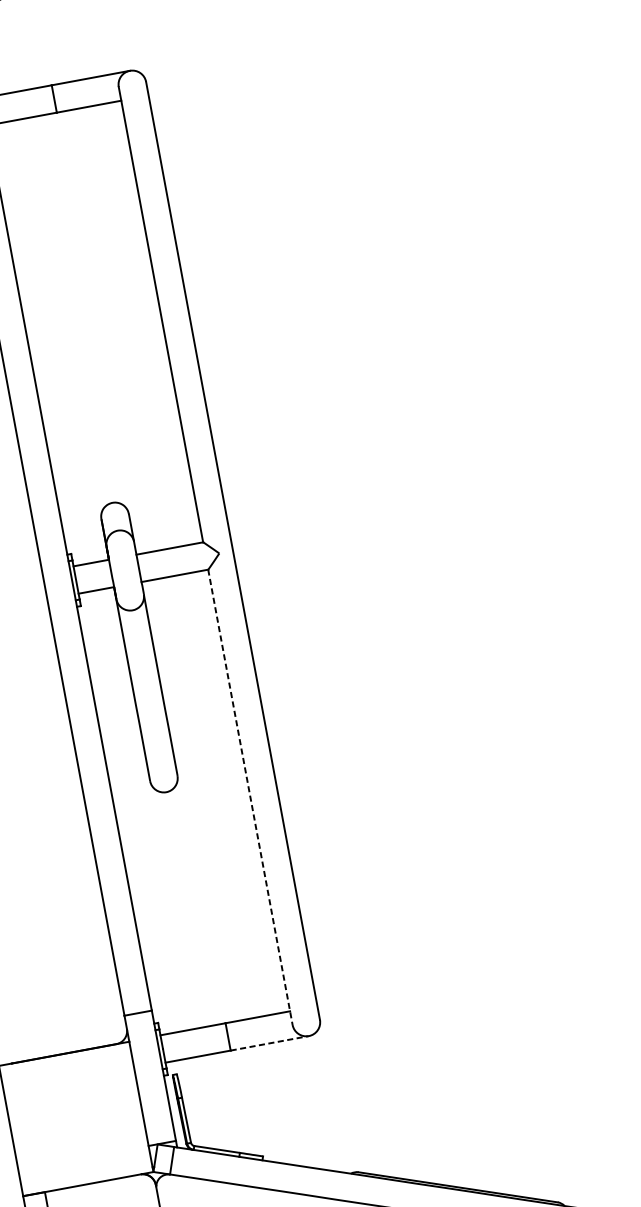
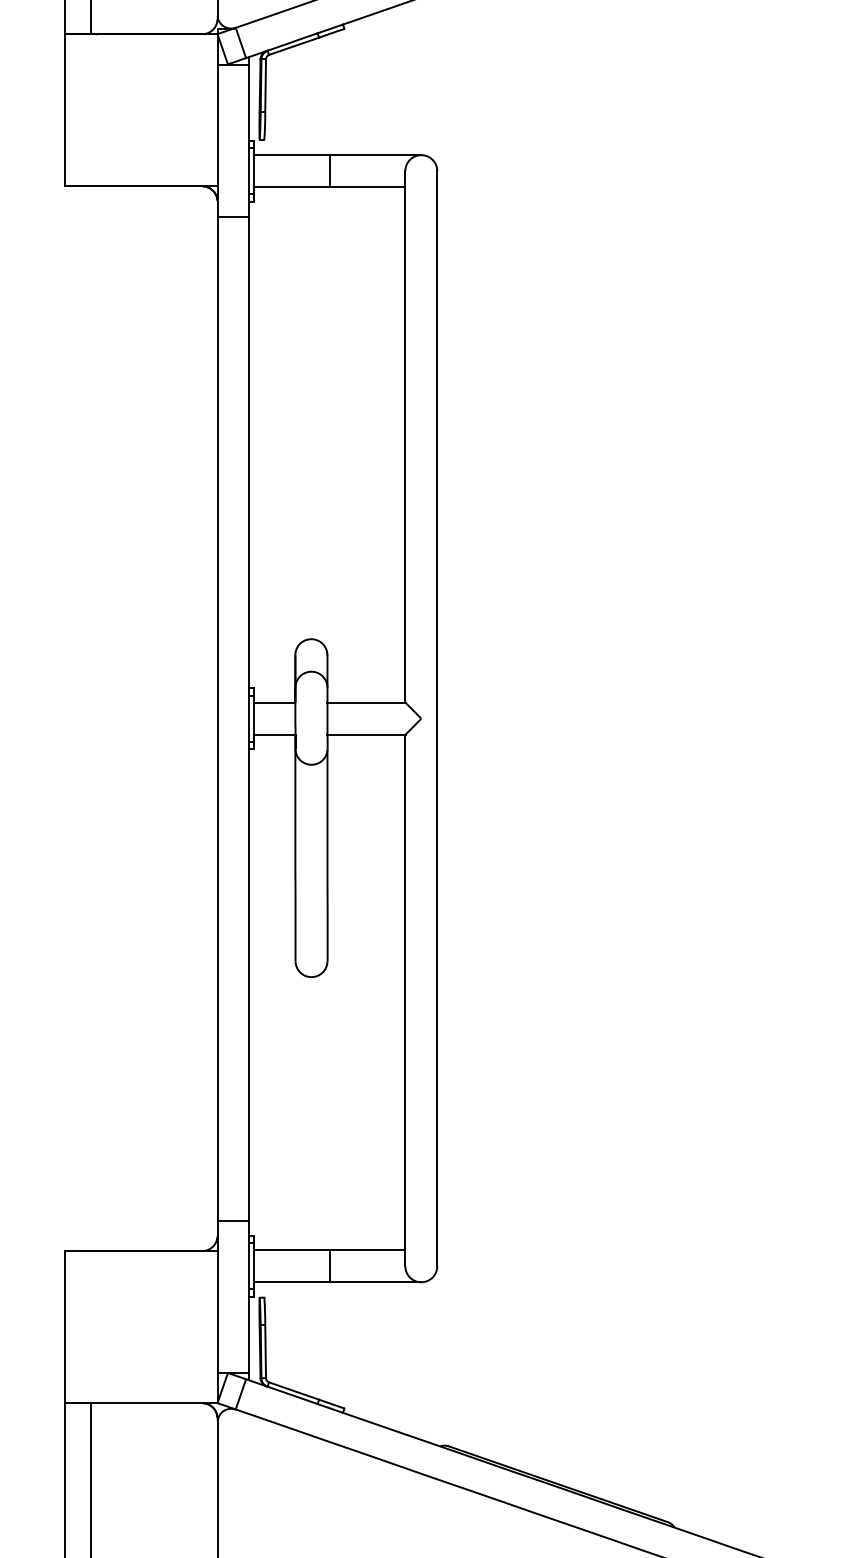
line: (250, 797) -> (405, 1000), dashed -> solid
line: (269, 1043) -> (375, 1282), dashed -> solid

